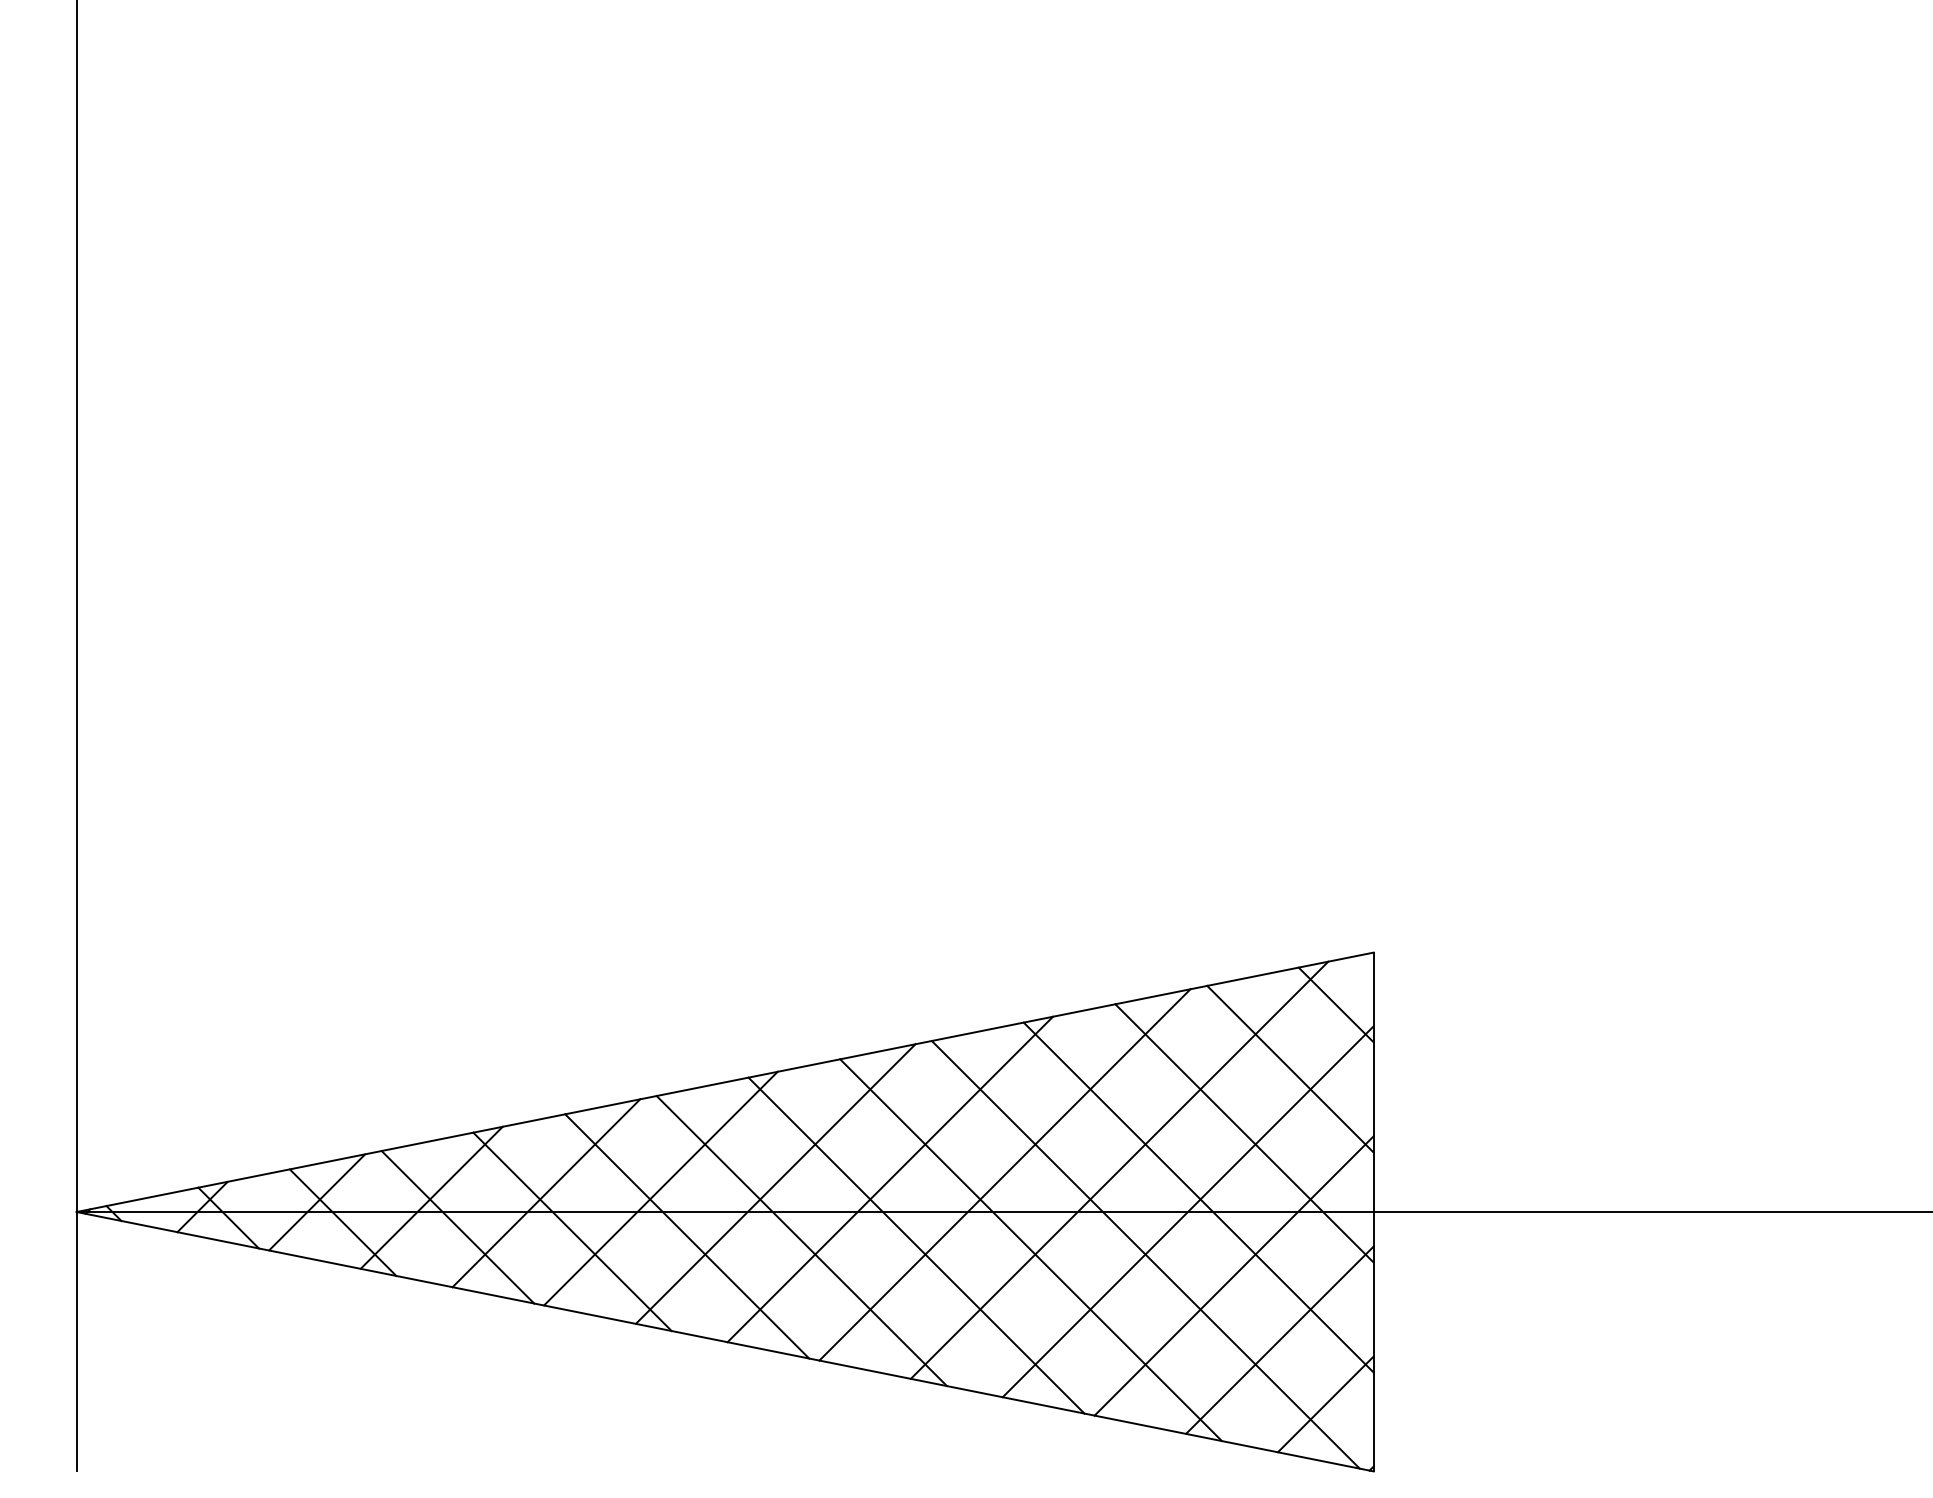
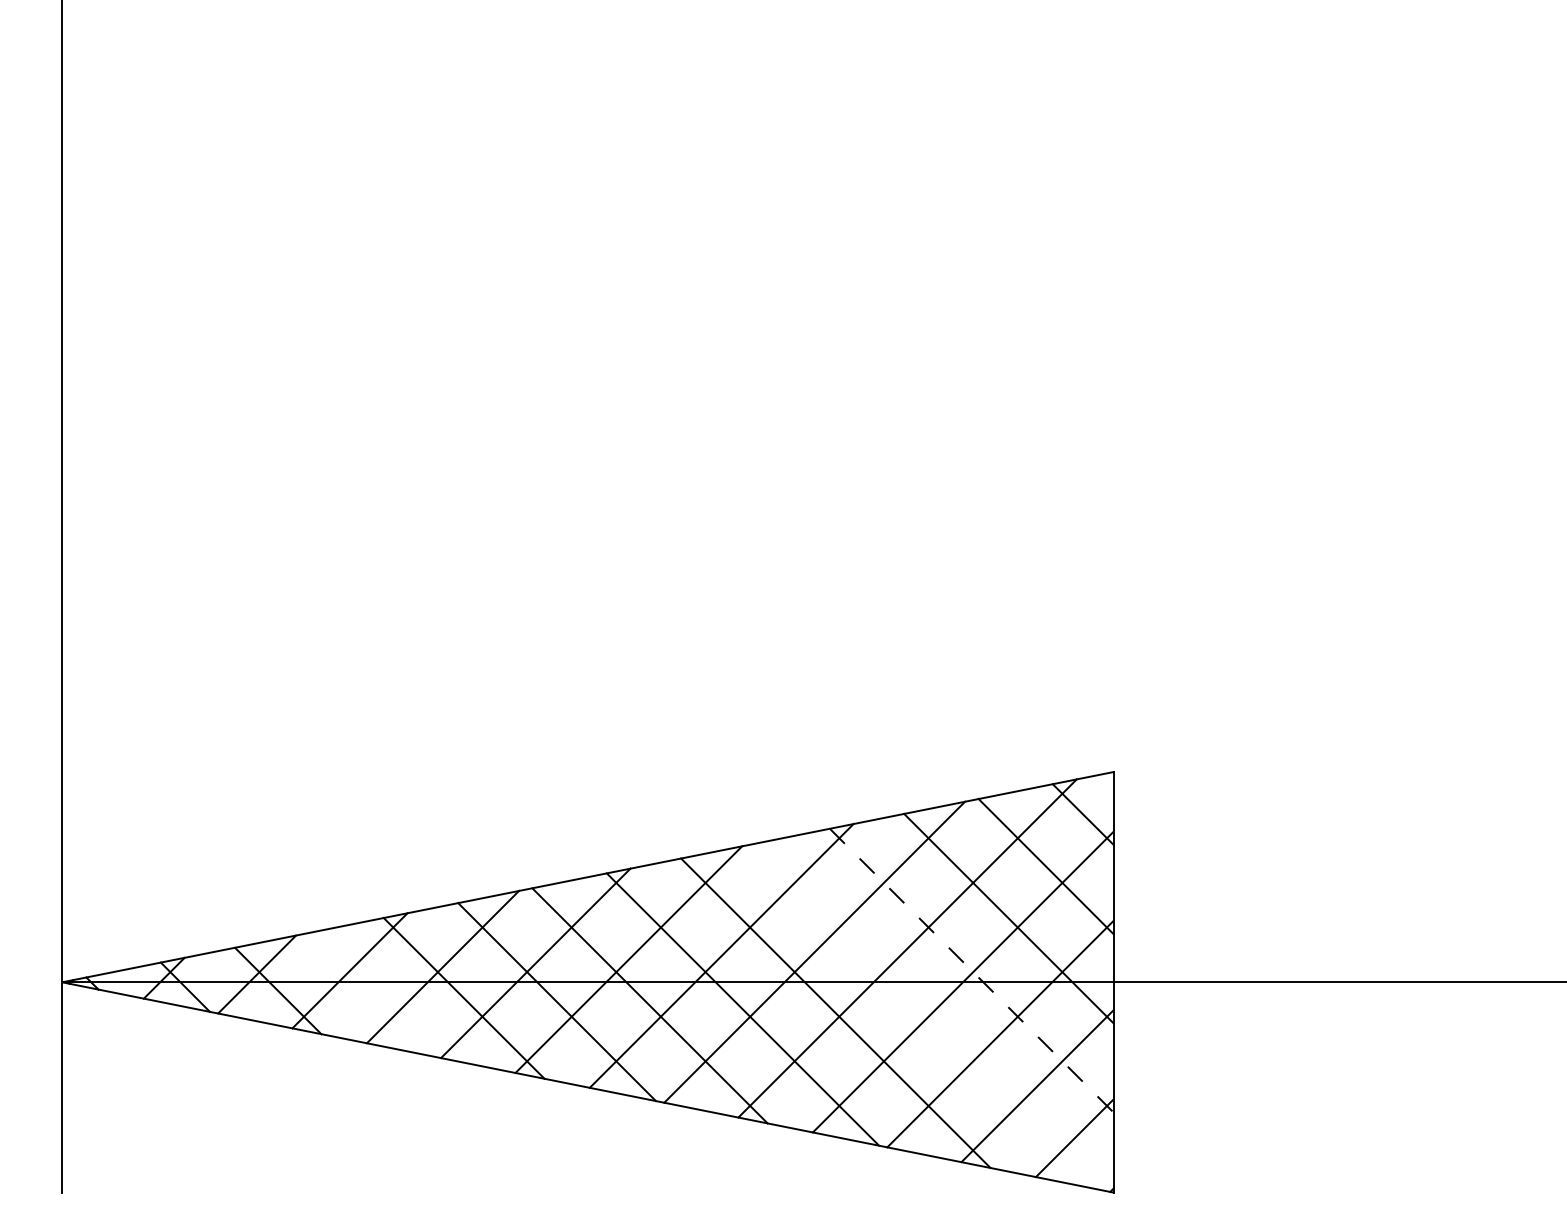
line: (1199, 1197) -> (972, 970), solid -> dashed
line: (457, 1227) -> (370, 994), removed
line: (1145, 1254) -> (928, 1016), removed

